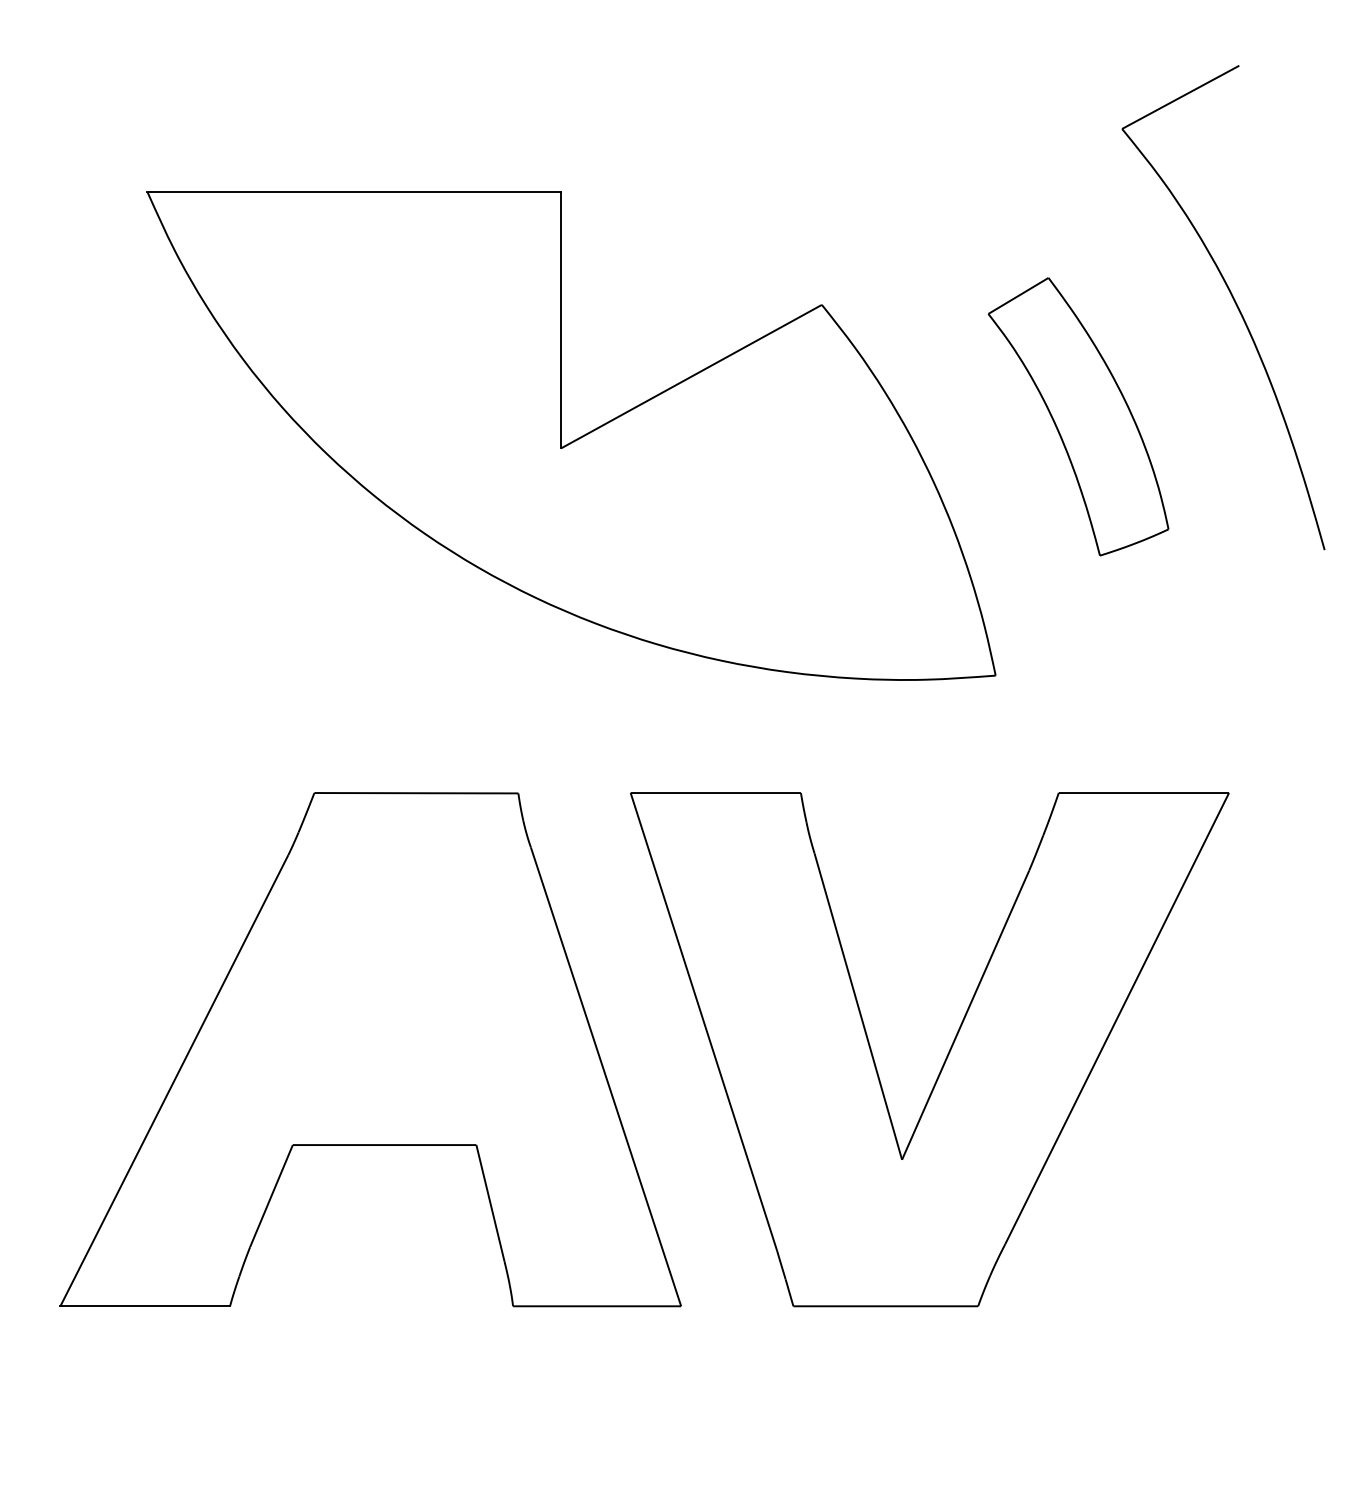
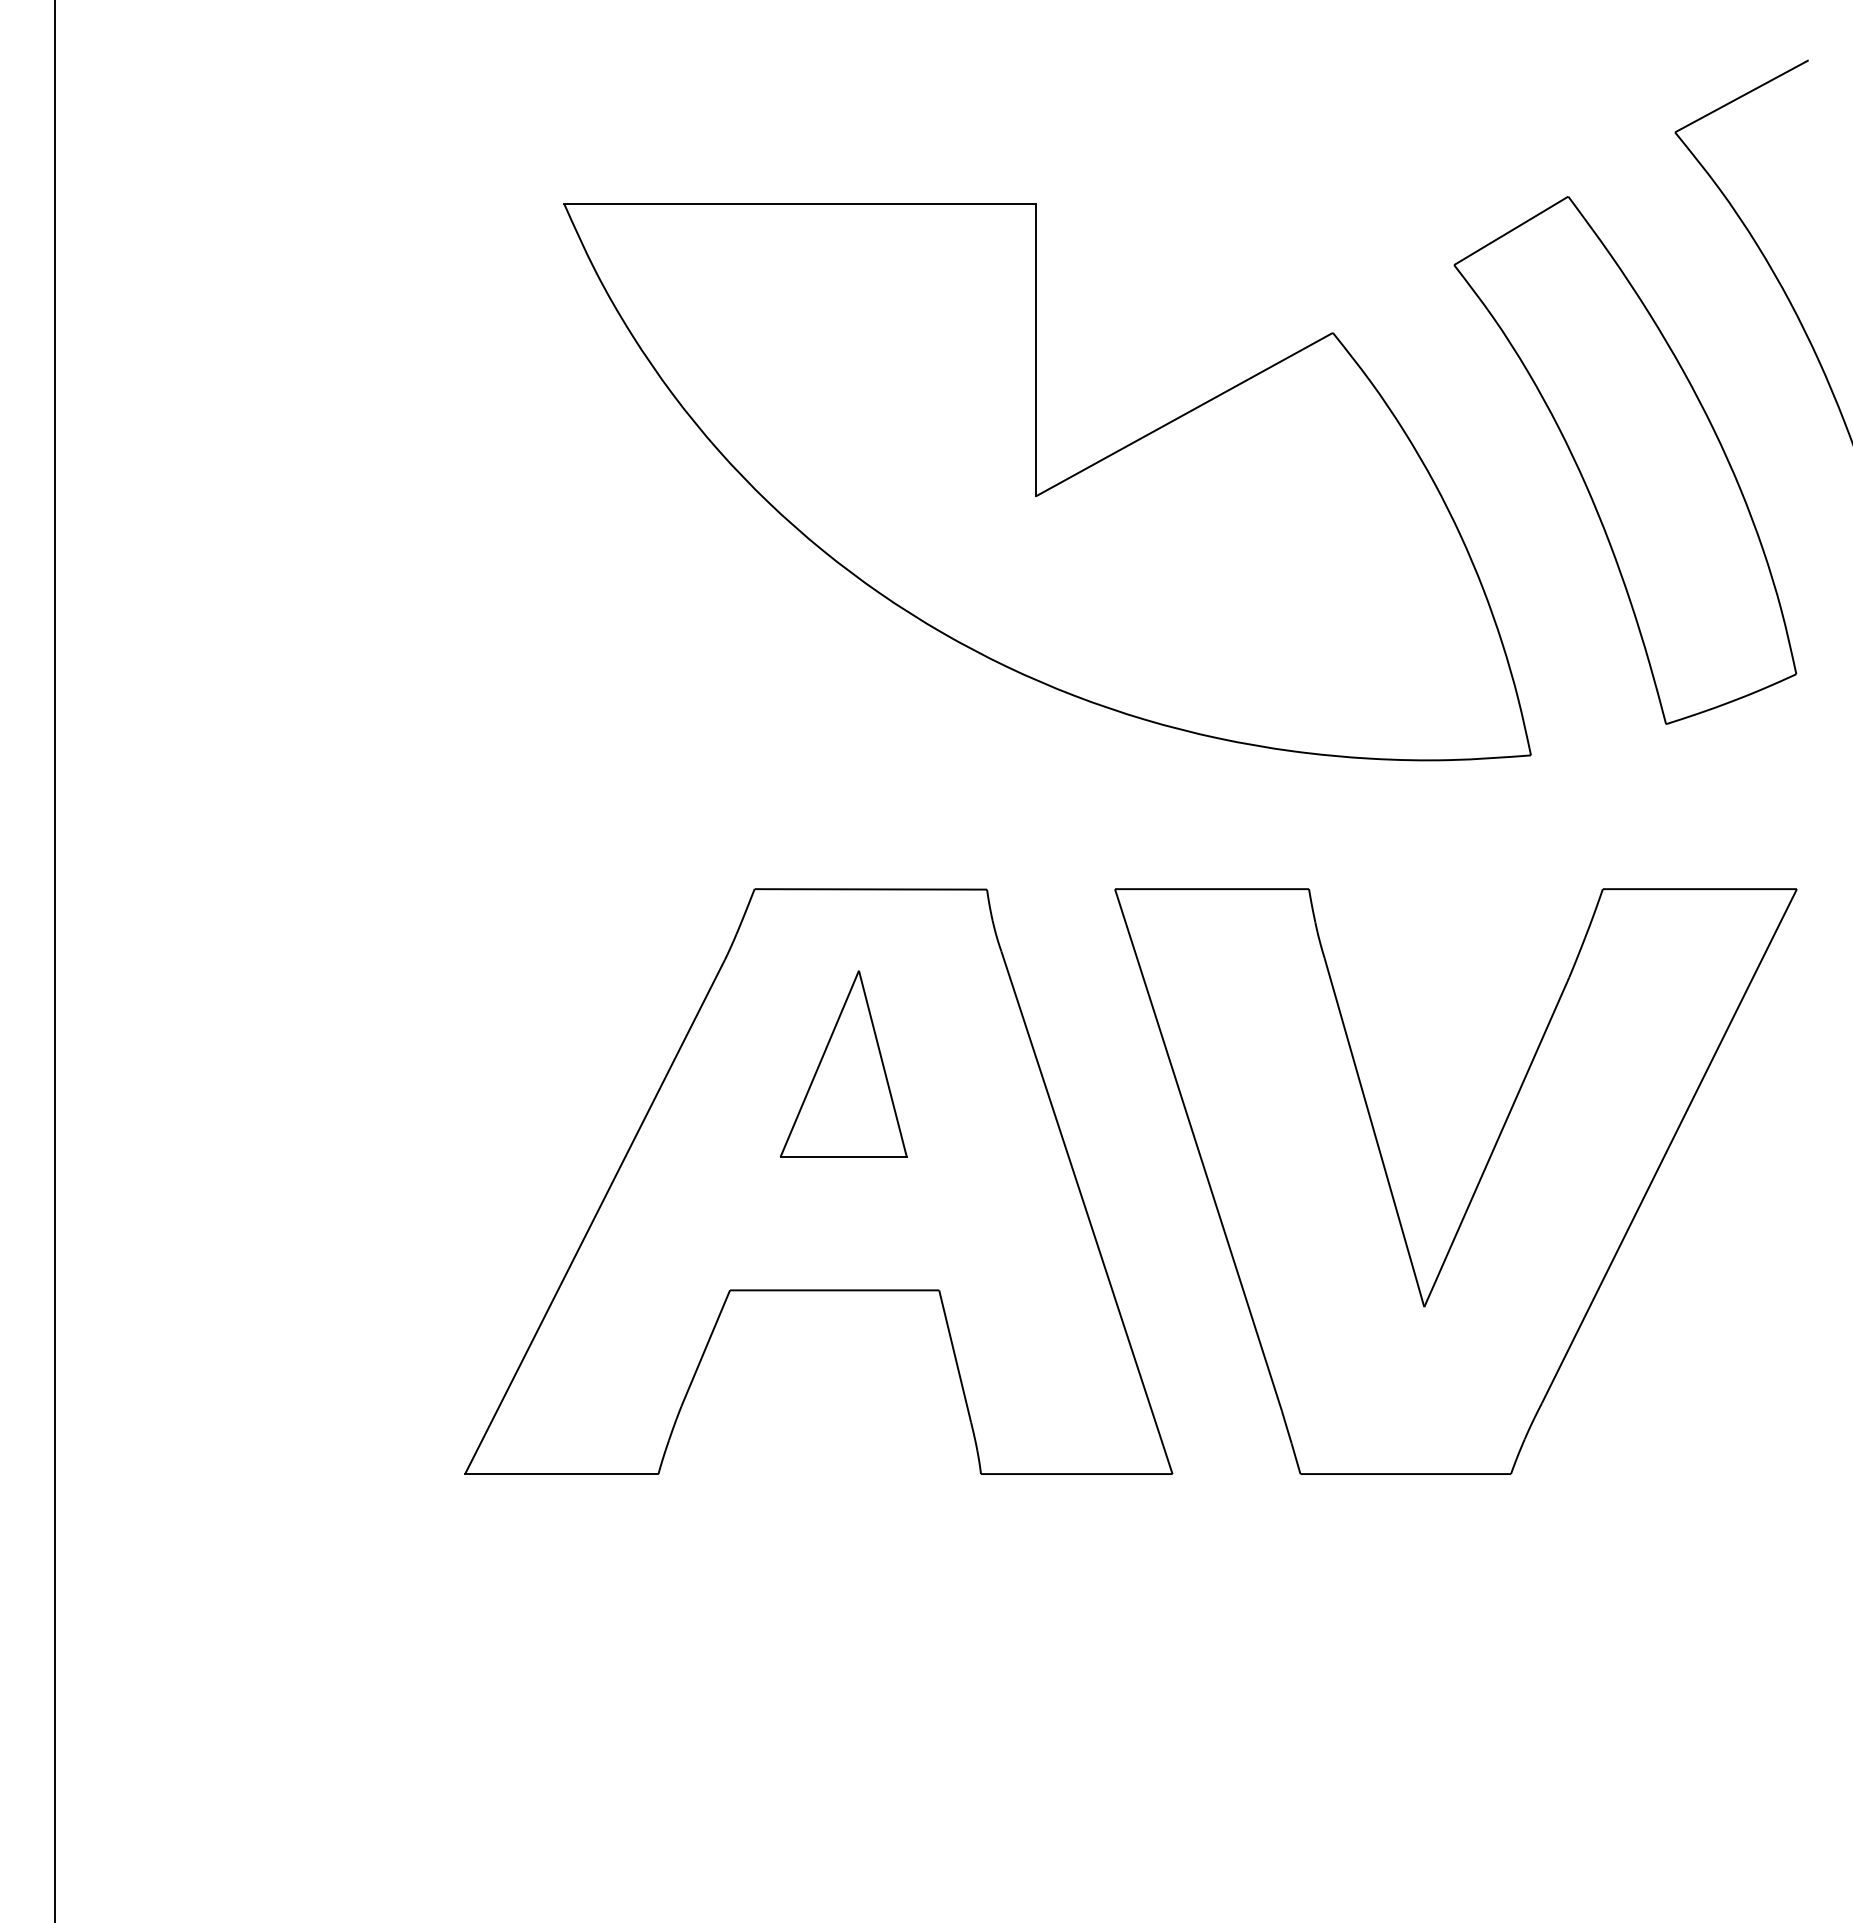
part: (1078, 416) -> (1625, 460), size x1.67
part: (392, 945) -> (843, 1063), added

